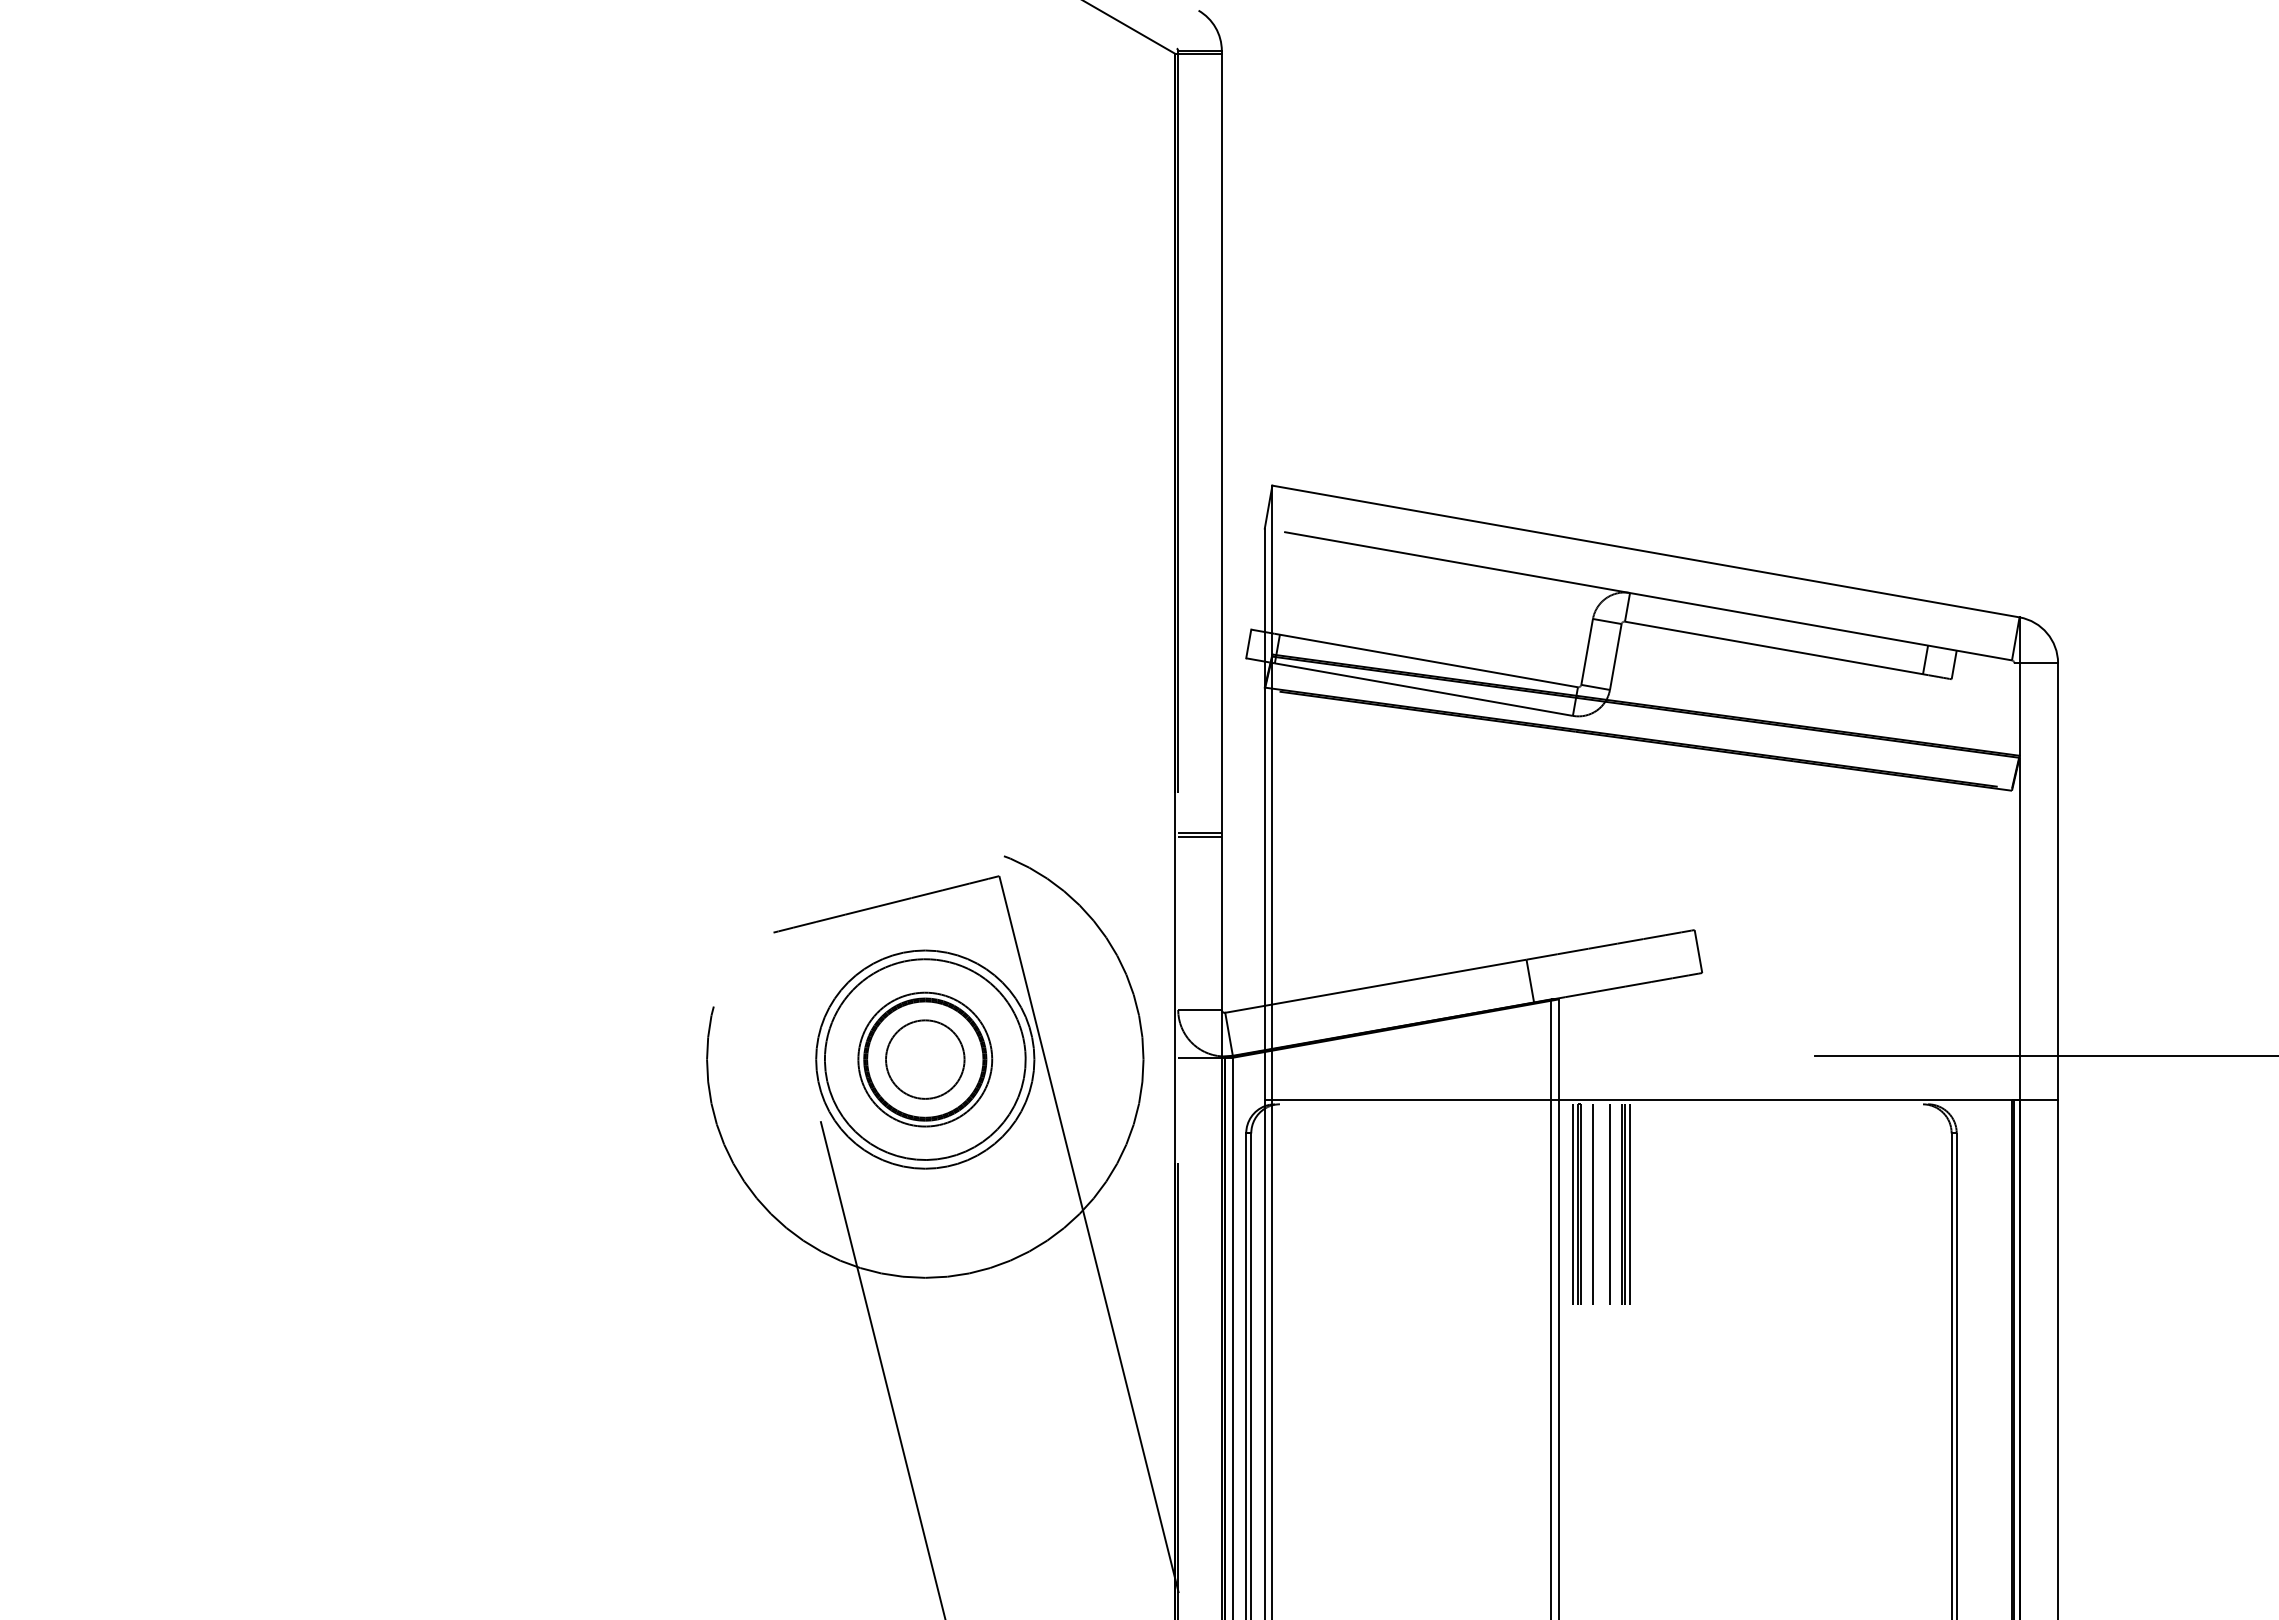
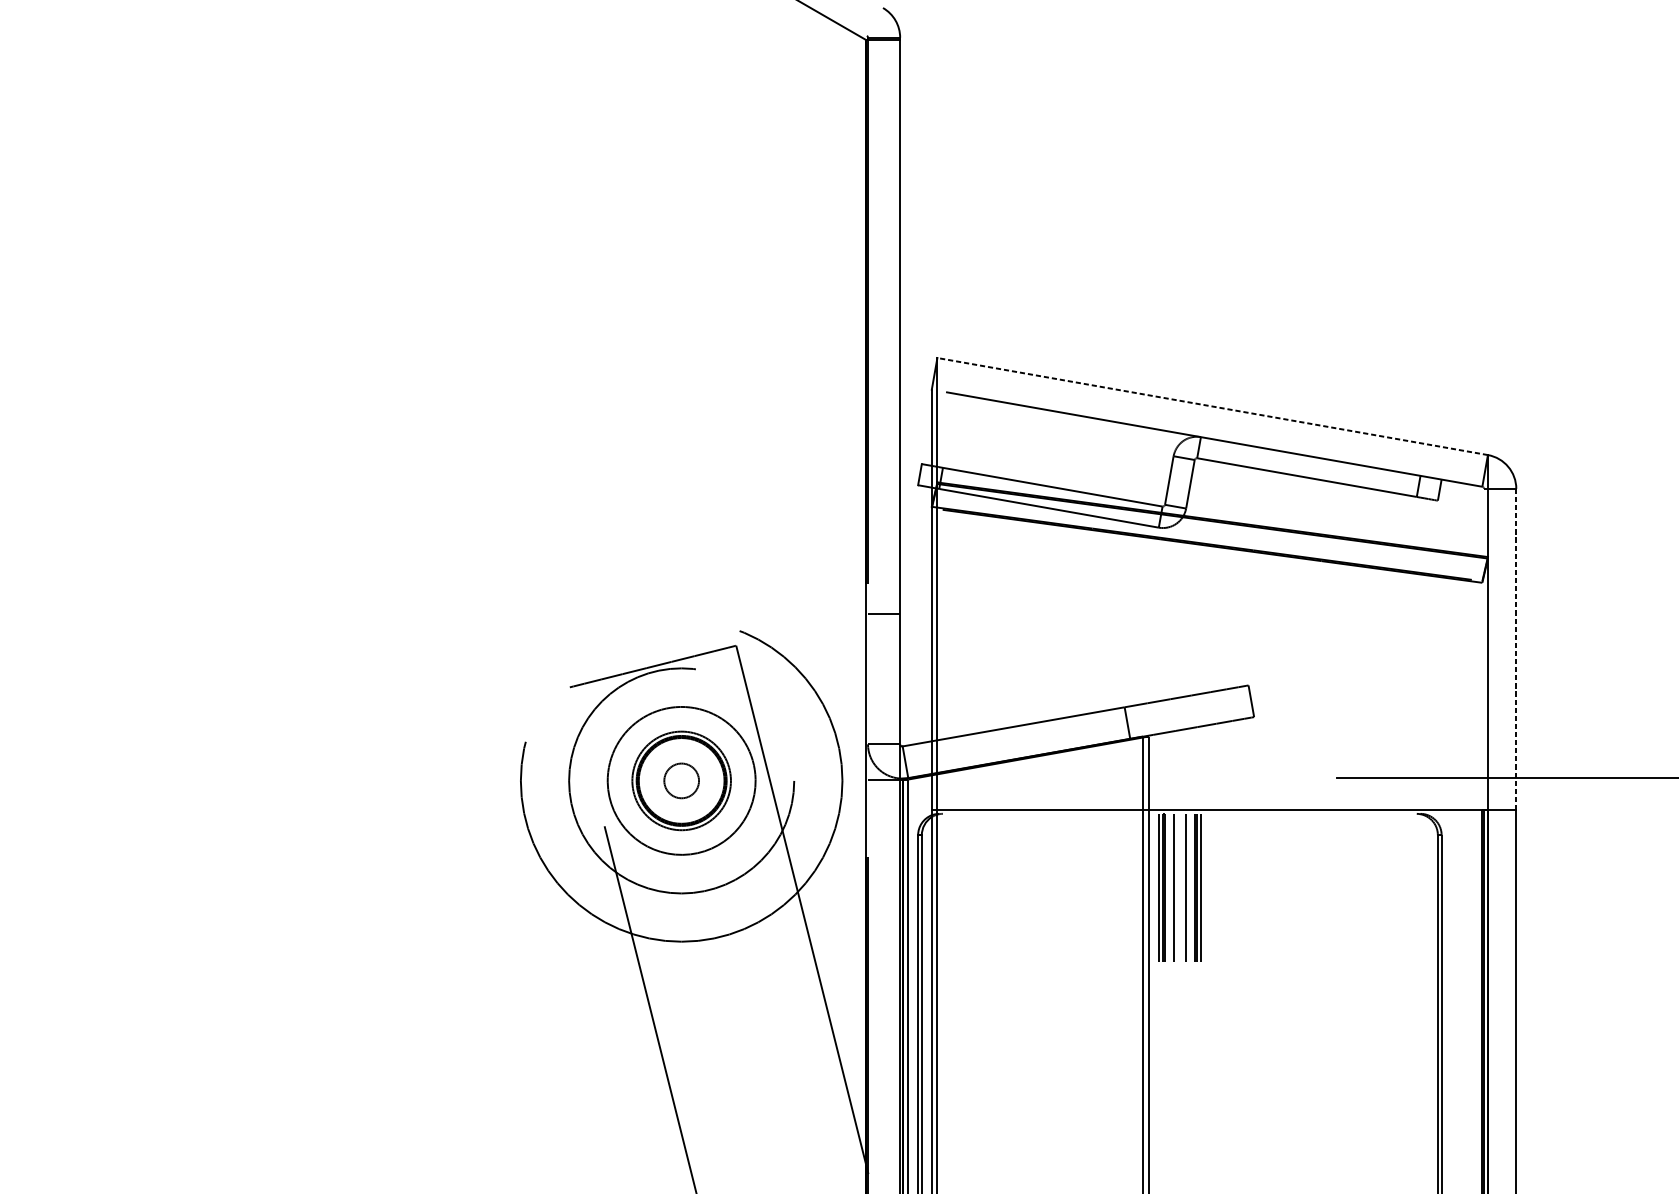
line: (1645, 551) -> (1212, 406), solid -> dashed
line: (1199, 836) -> (883, 616), removed
line: (2058, 881) -> (1516, 649), solid -> dashed
circle: (925, 1059) -> (681, 780), size x0.6
circle: (925, 1059) -> (681, 780), size x1.4

